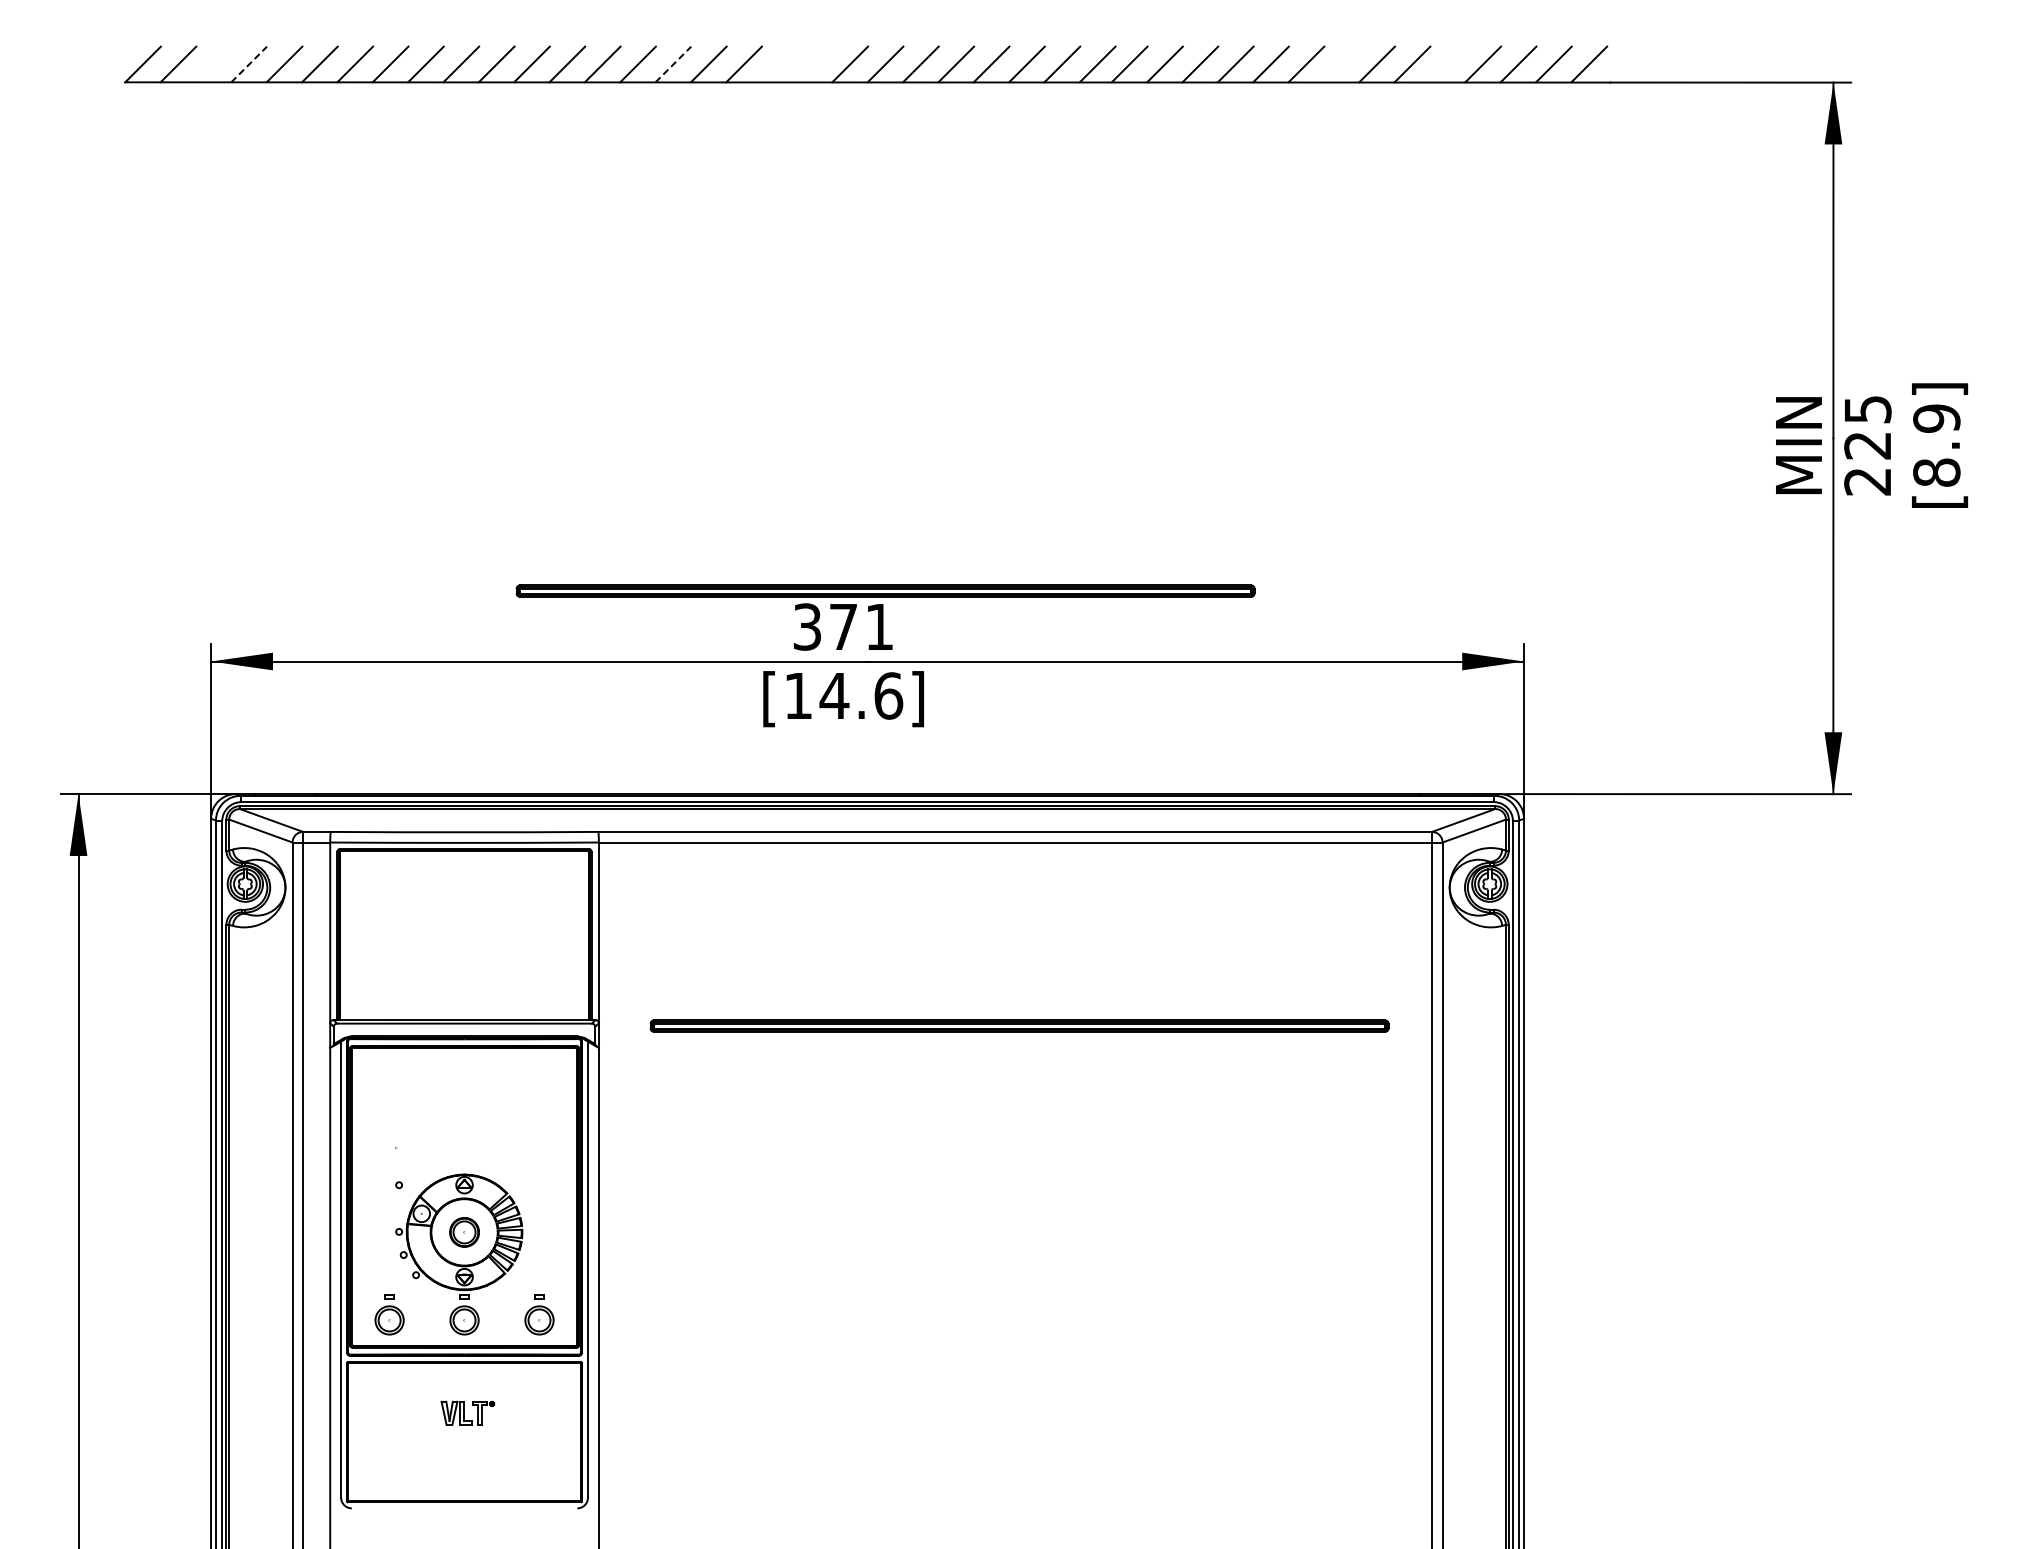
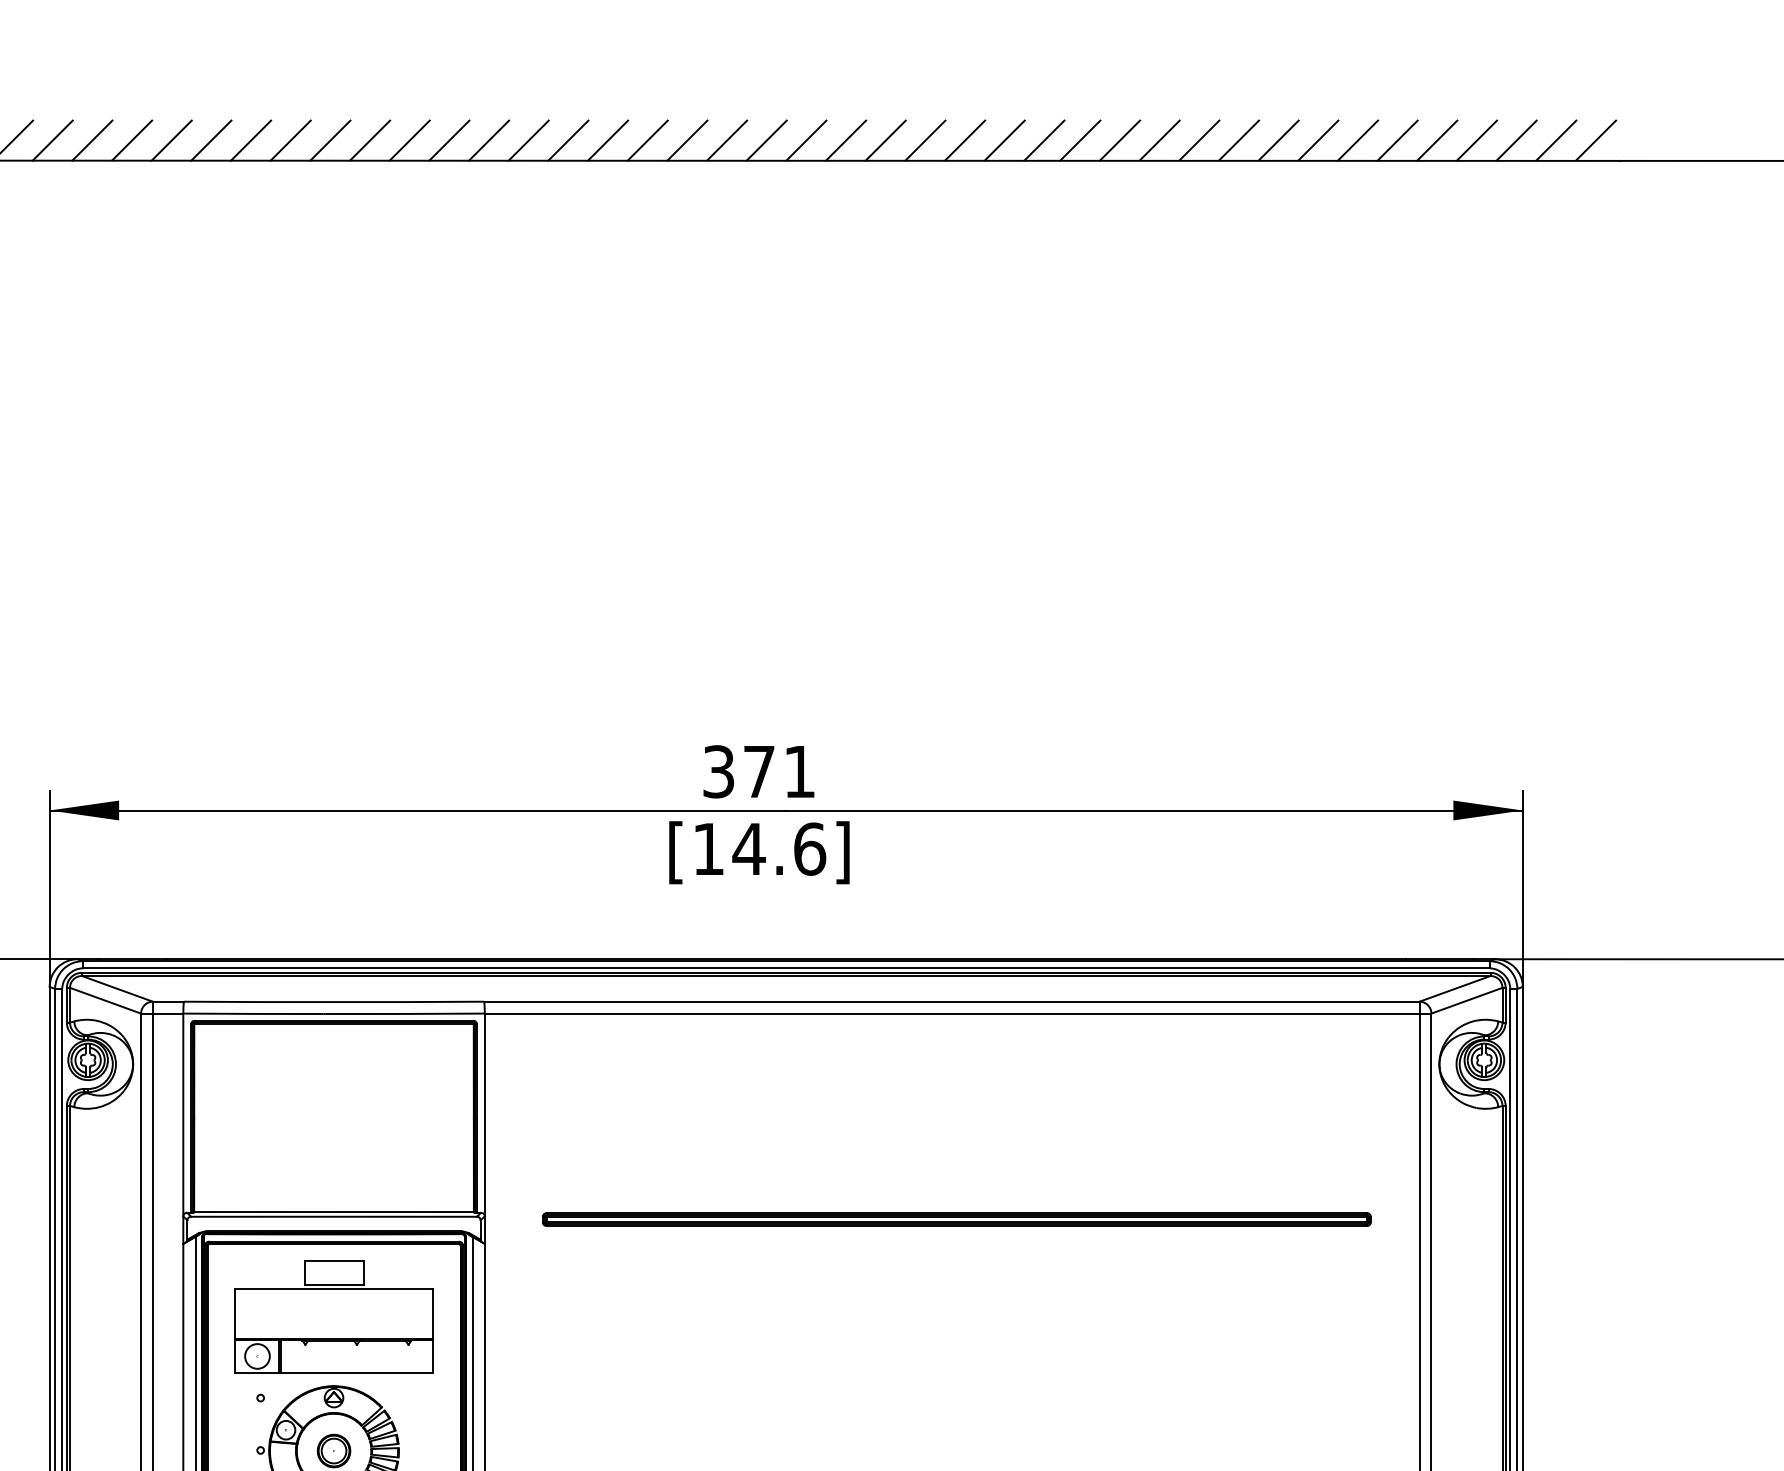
line: (213, 64) -> (52, 140), added
line: (249, 64) -> (92, 140), dashed -> solid
line: (673, 64) -> (568, 140), dashed -> solid
line: (779, 64) -> (687, 140), added
line: (814, 64) -> (726, 140), added
line: (1341, 64) -> (1317, 140), added
line: (1447, 64) -> (1436, 140), added
part: (885, 590) -> (806, 730), removed
part: (464, 1112) -> (333, 1316), added

